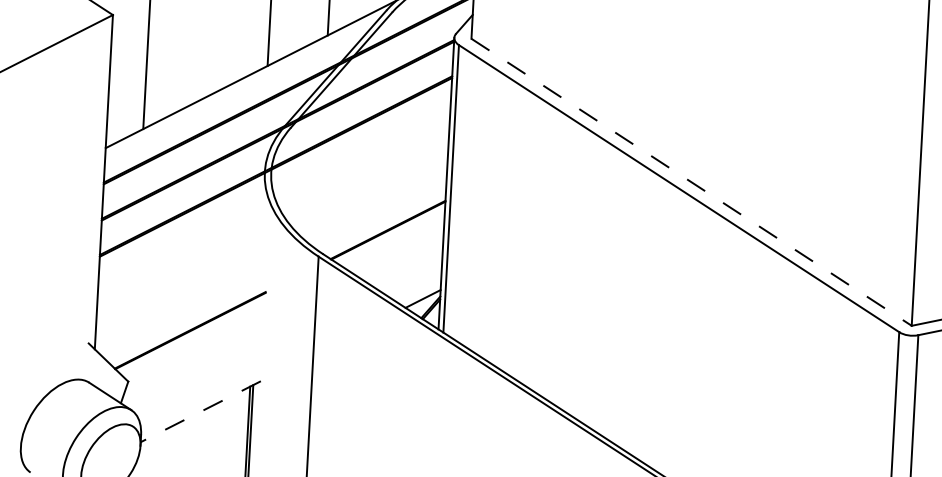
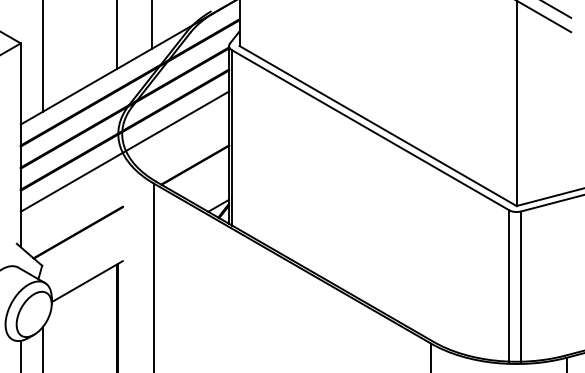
line: (692, 183) -> (378, 126), dashed -> solid
line: (273, 201) -> (124, 151), added
line: (199, 411) -> (86, 281), dashed -> solid

